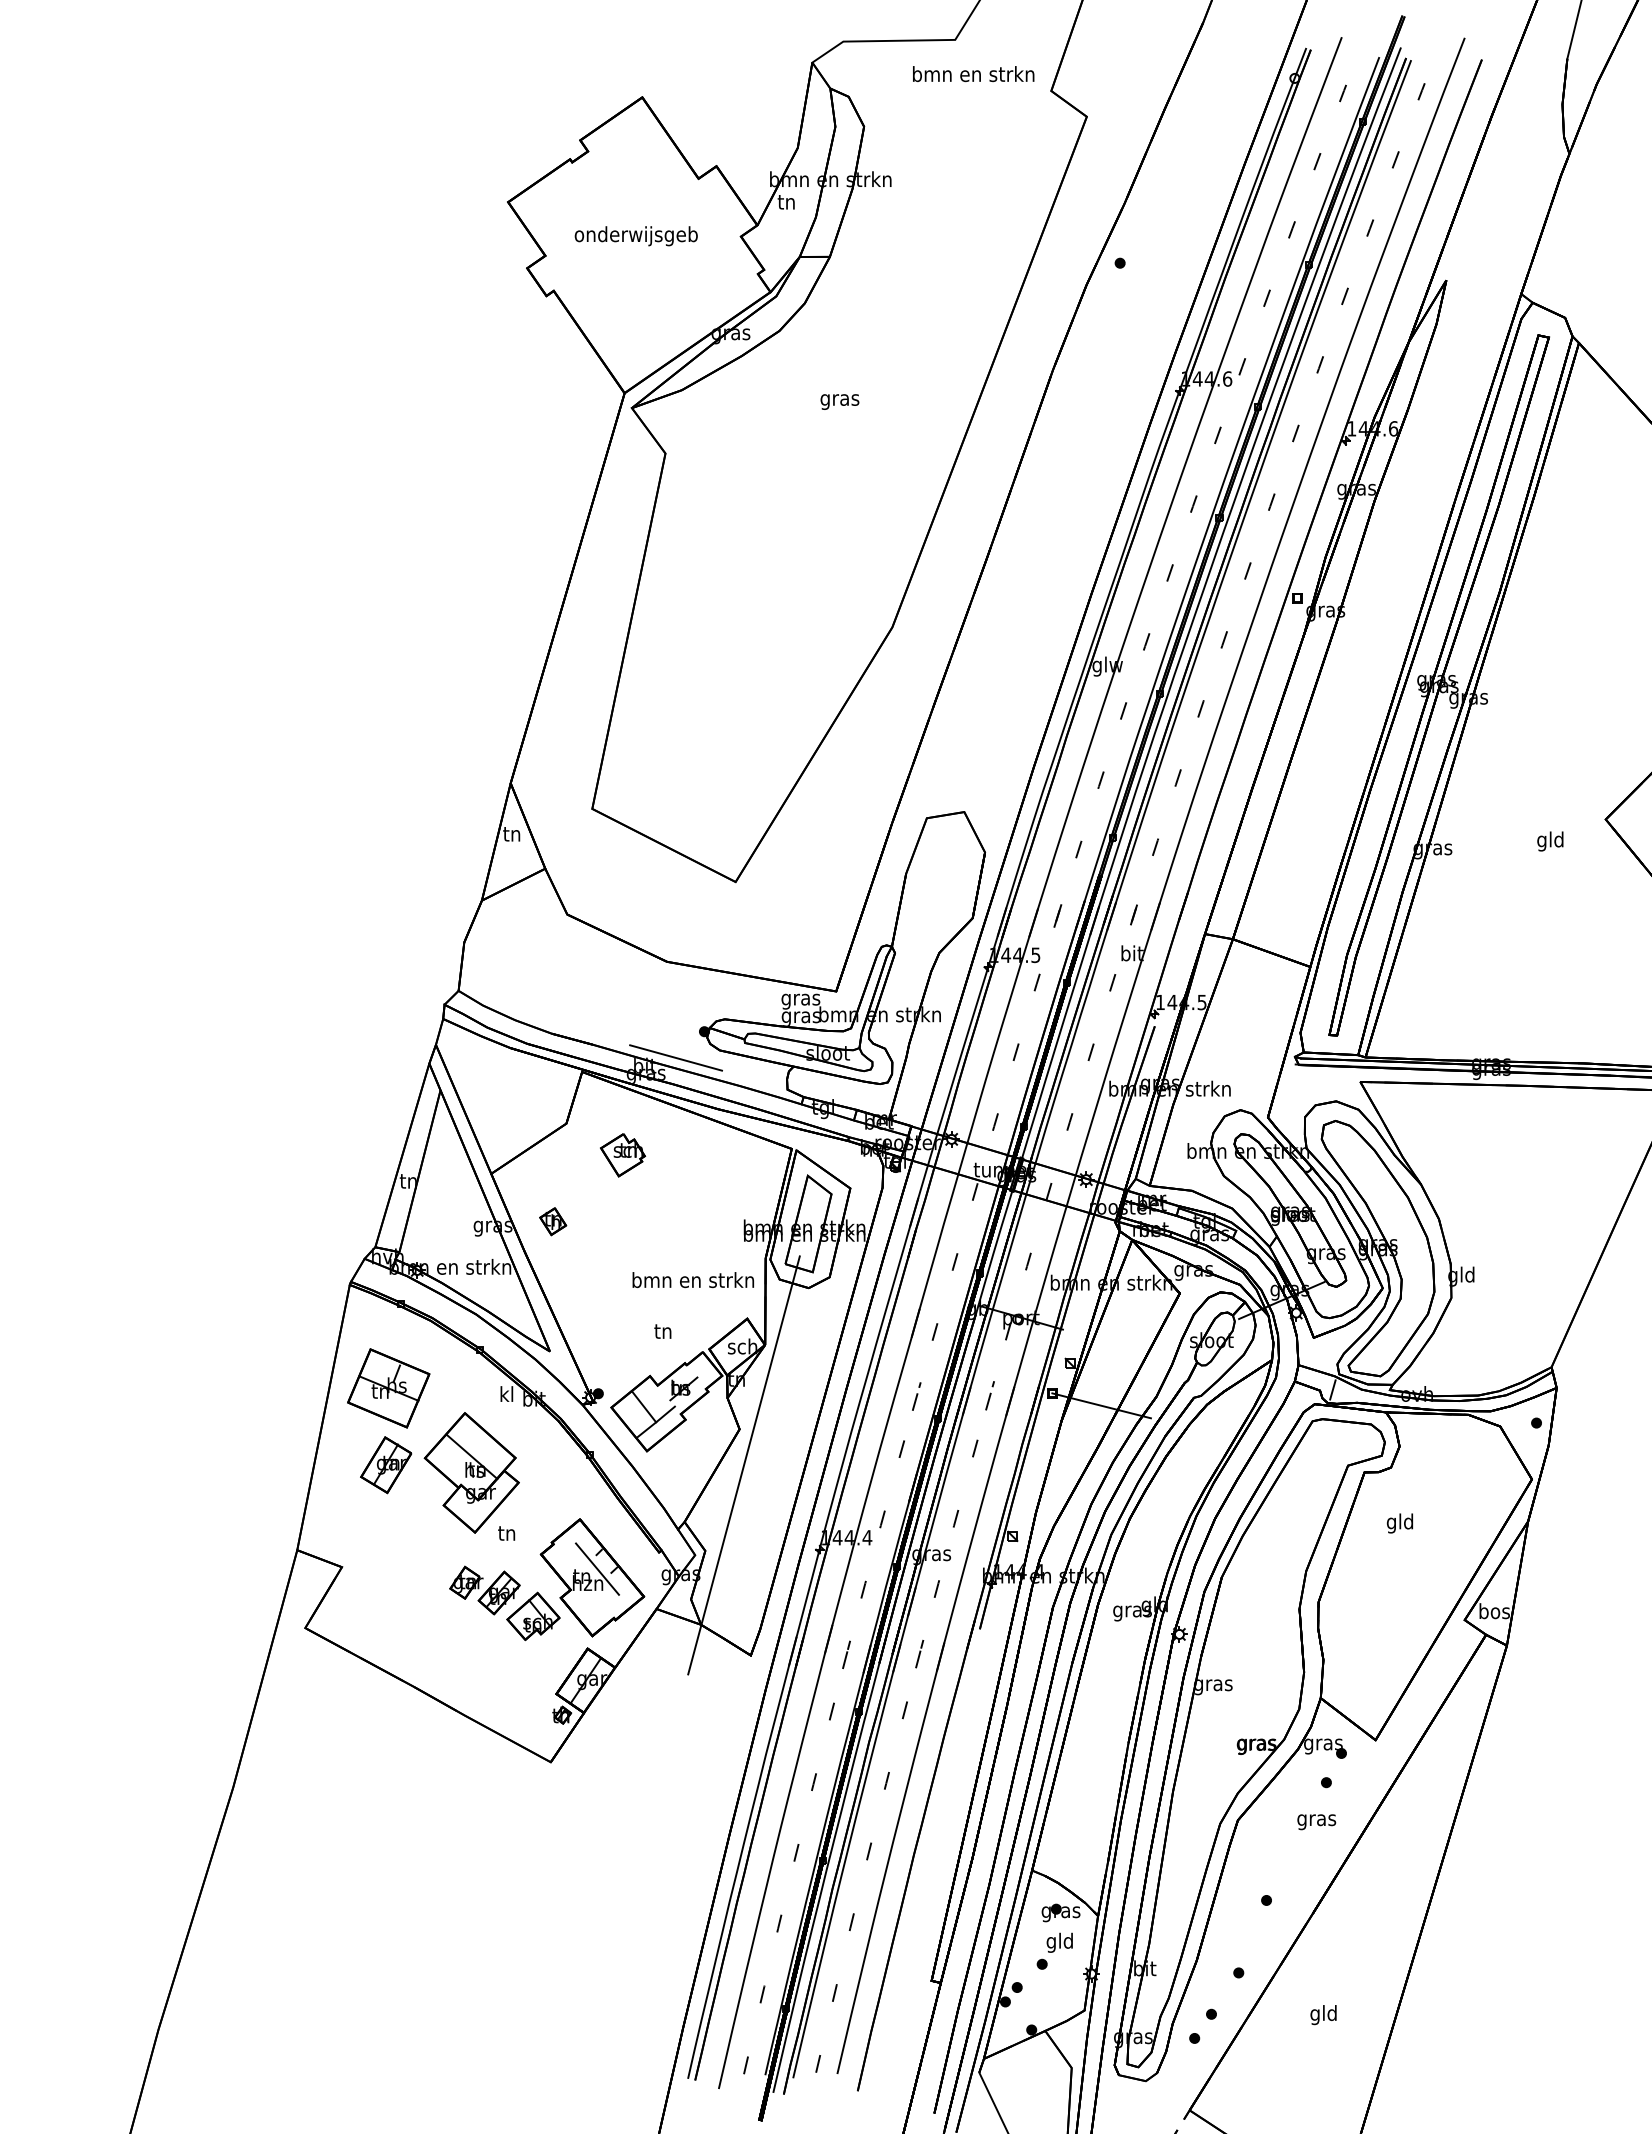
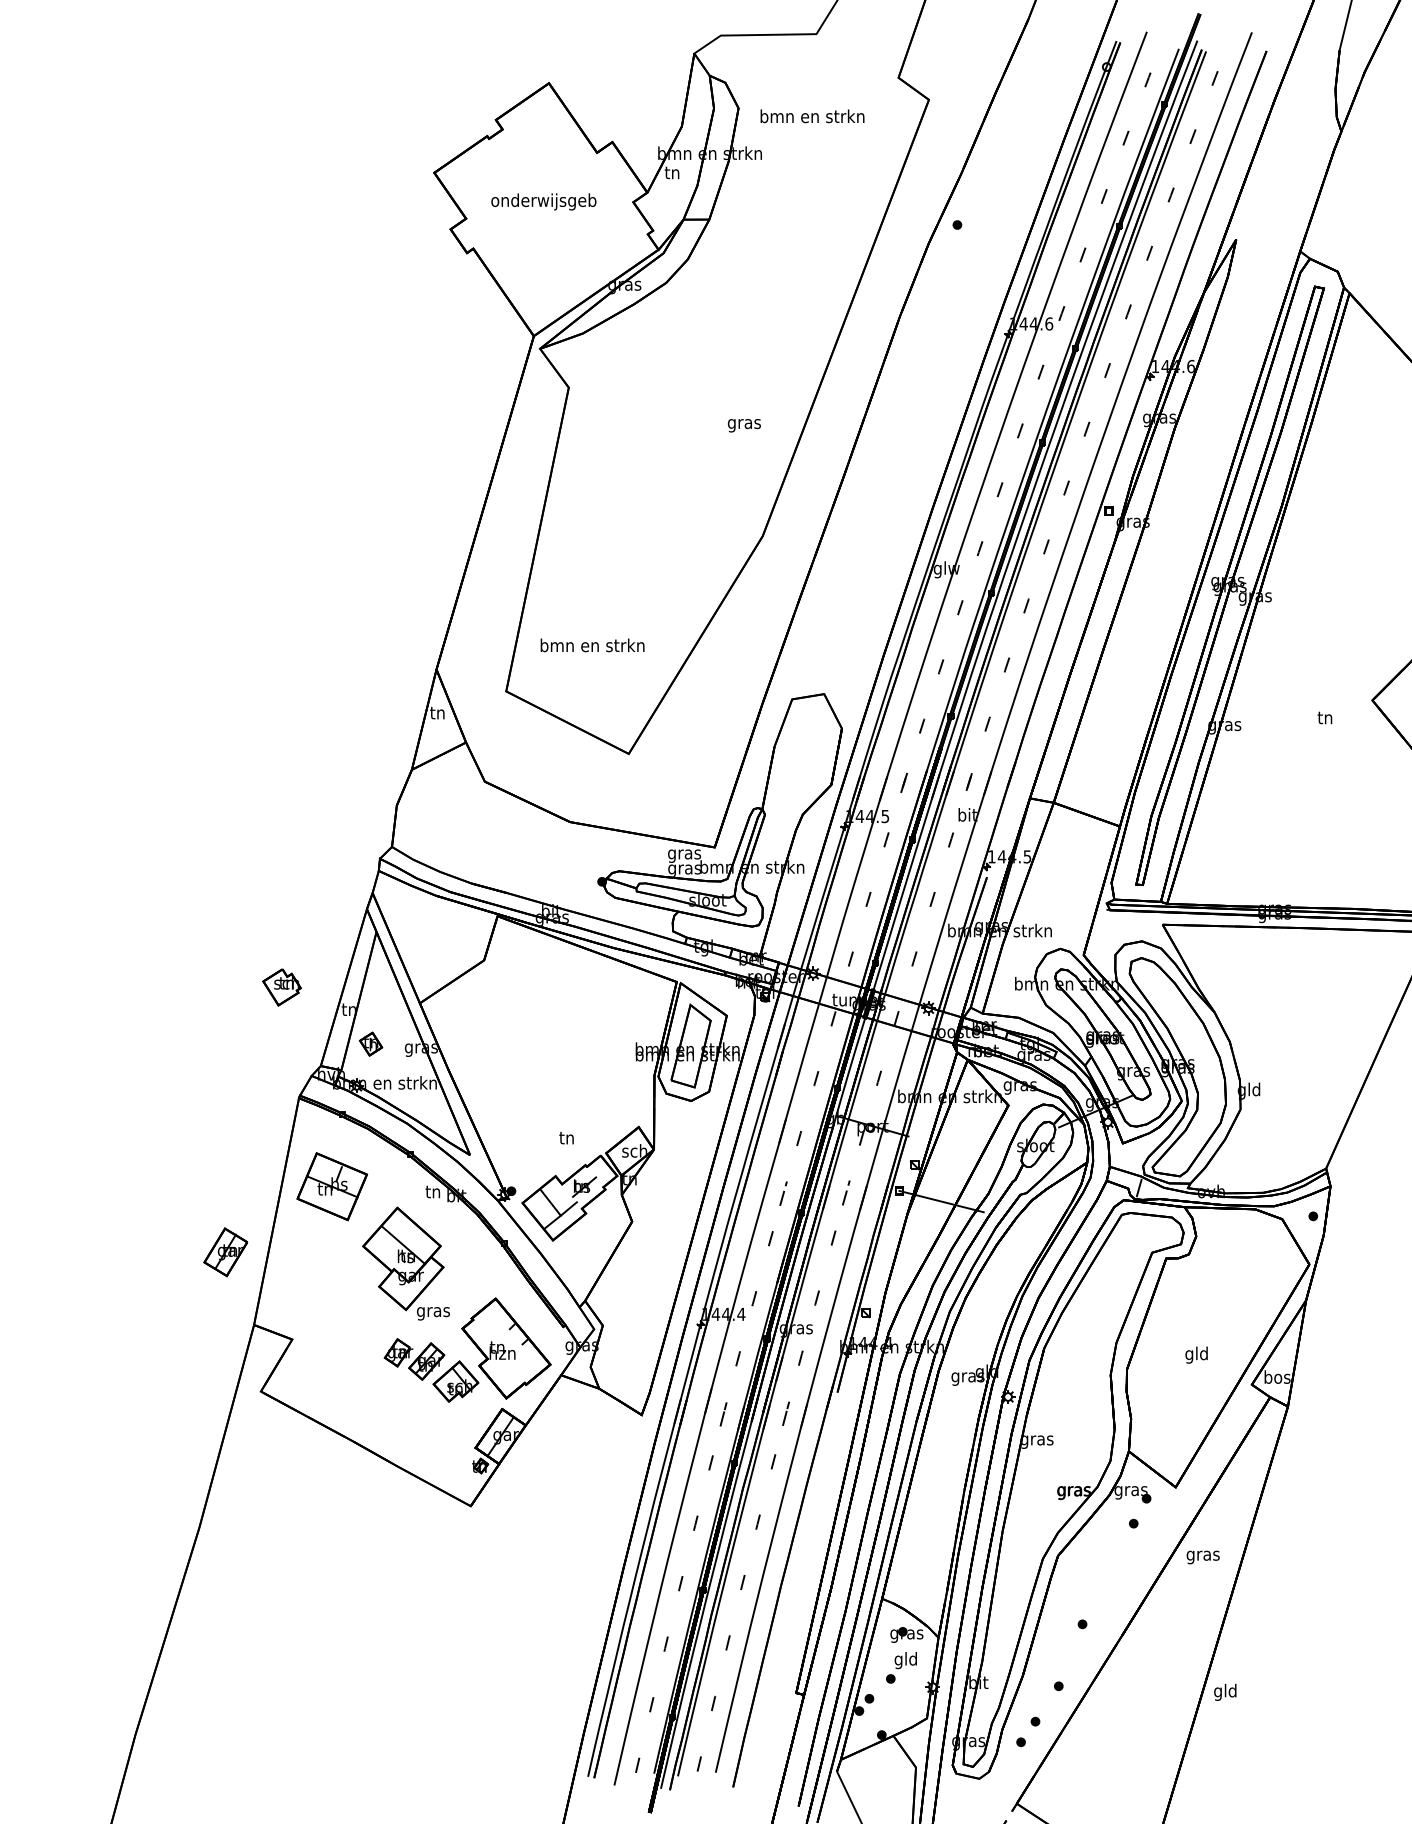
text: (973, 74) -> (812, 116), moved
text: (839, 401) -> (744, 425), moved
text: (1550, 841) -> (1325, 719), gld -> tn
line: (676, 1057) -> (578, 903), removed
part: (623, 1155) -> (282, 987), moved
part: (553, 1221) -> (371, 1044), moved
text: (692, 1280) -> (591, 645), moved
text: (505, 1393) -> (432, 1191), kl -> tn
part: (386, 1465) -> (226, 1252), moved
line: (743, 1465) -> (635, 1252), removed
text: (1399, 1523) -> (1196, 1355), moved
text: (506, 1535) -> (432, 1312), tn -> gras
line: (597, 1568) -> (510, 1340), removed
text: (1316, 1822) -> (1203, 1557), moved
text: (1323, 2015) -> (1225, 1692), moved

